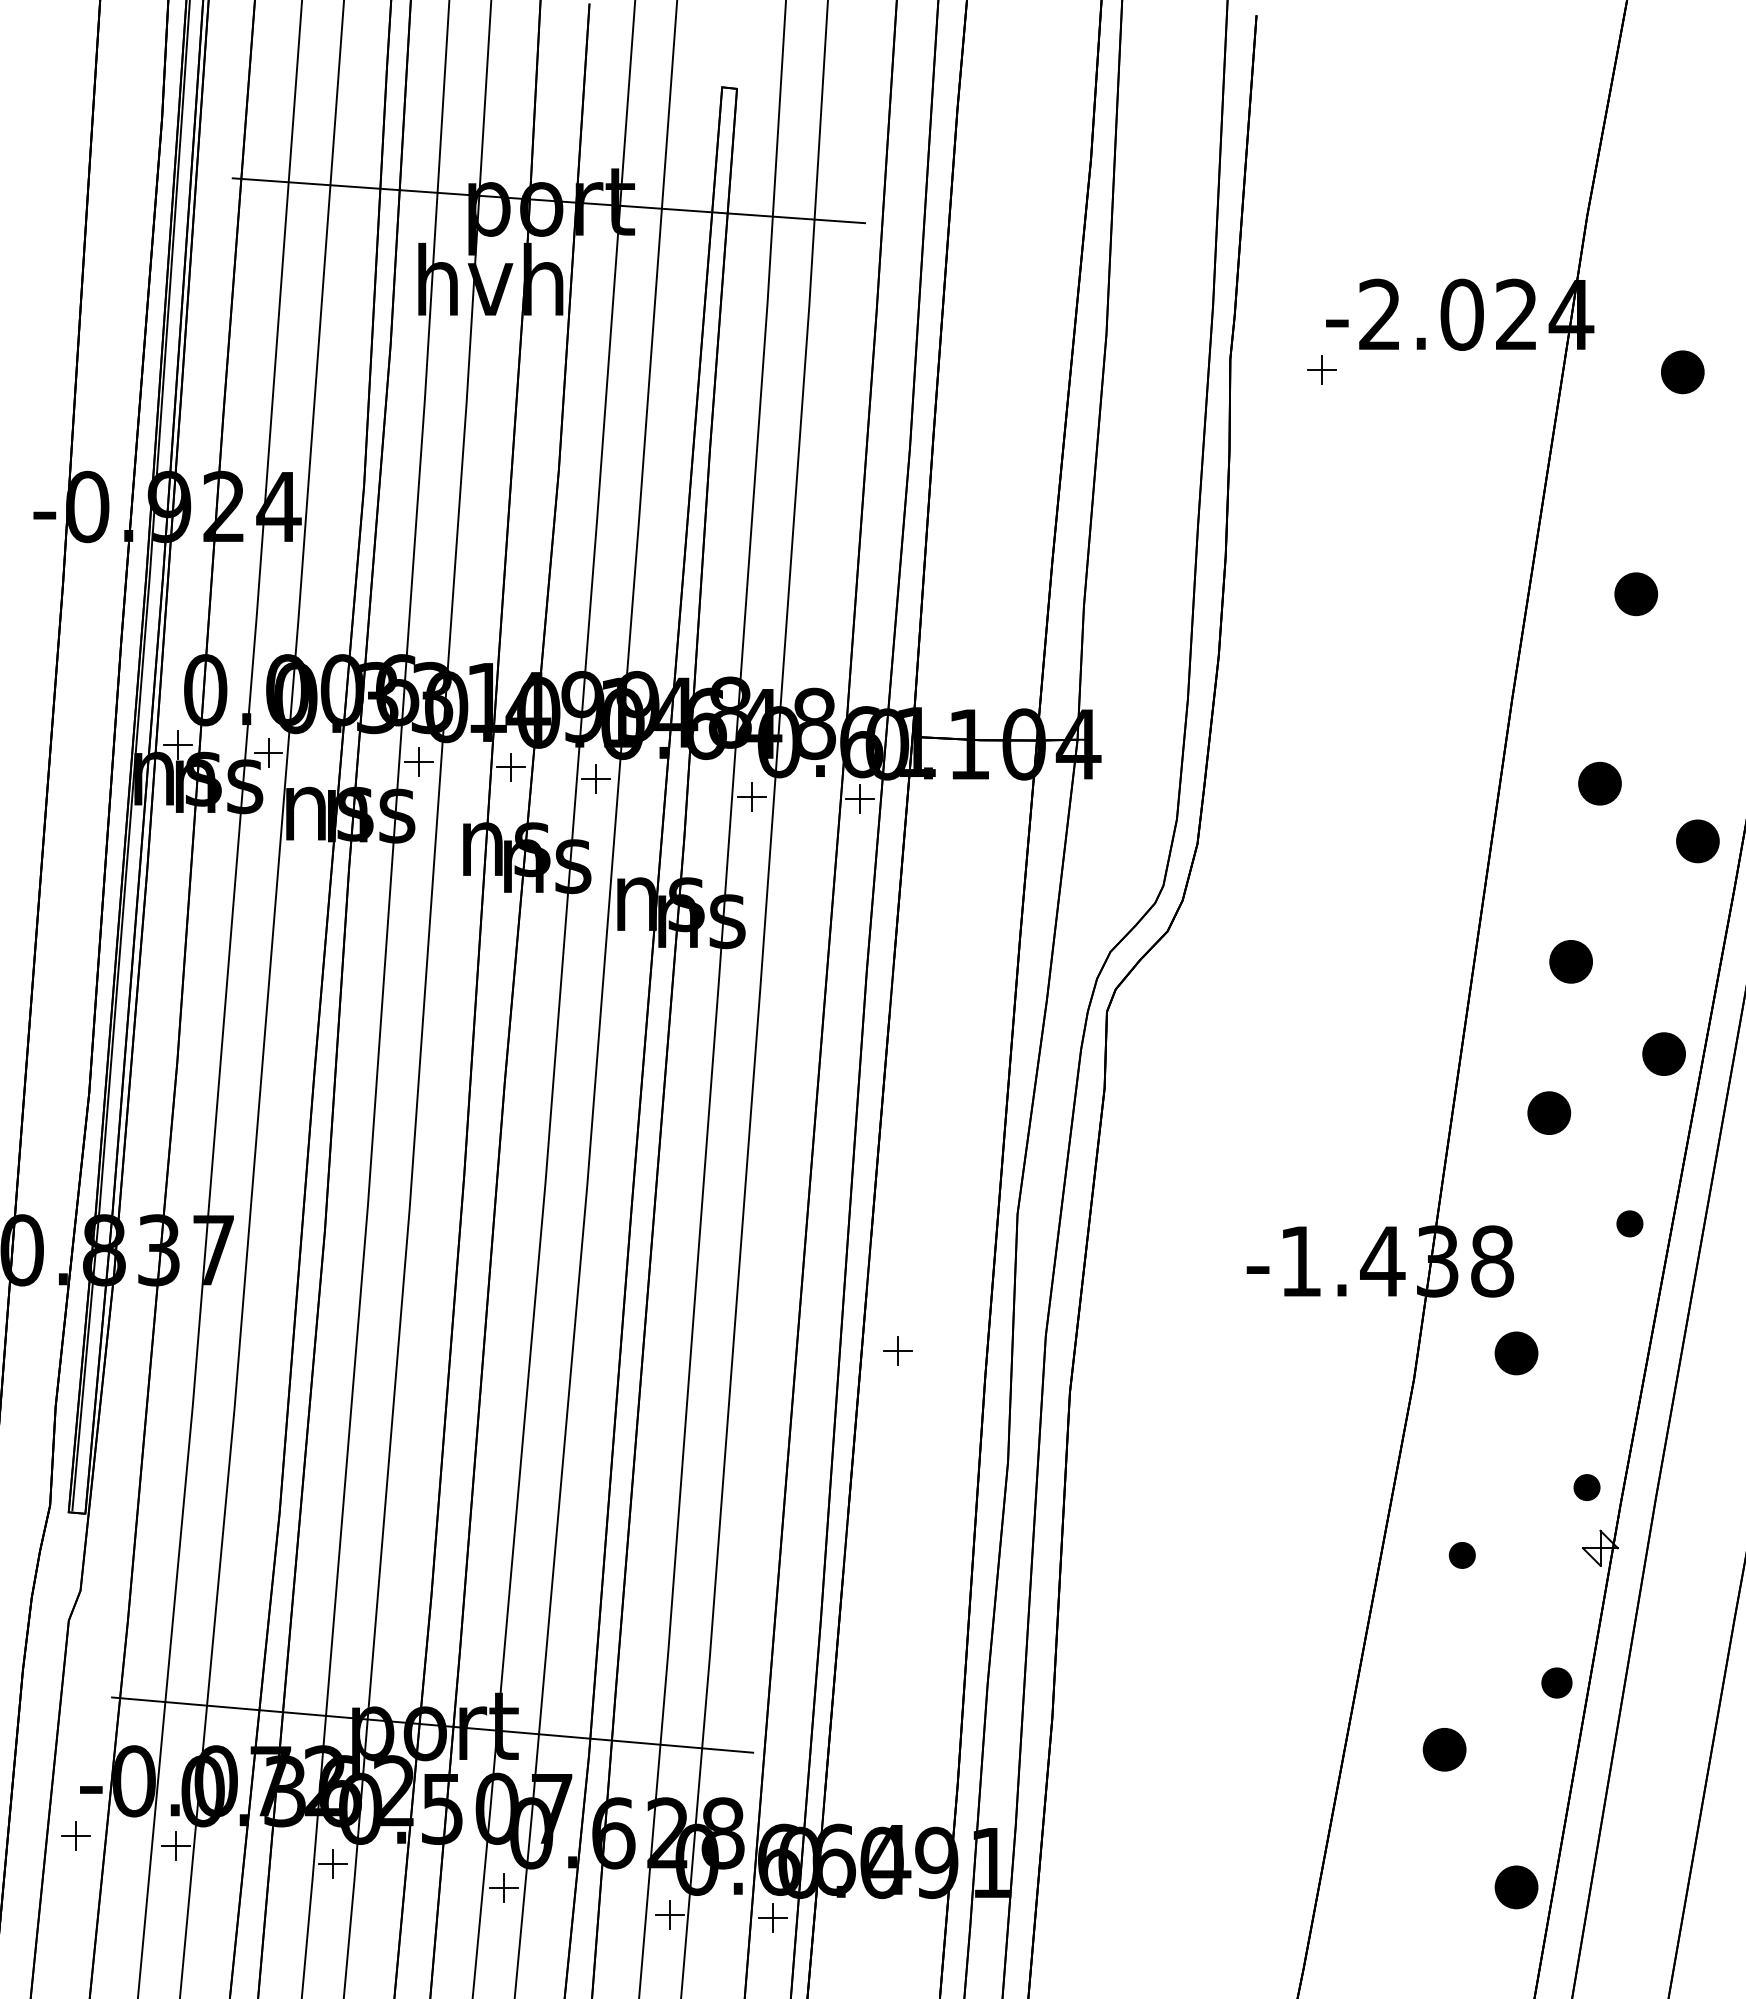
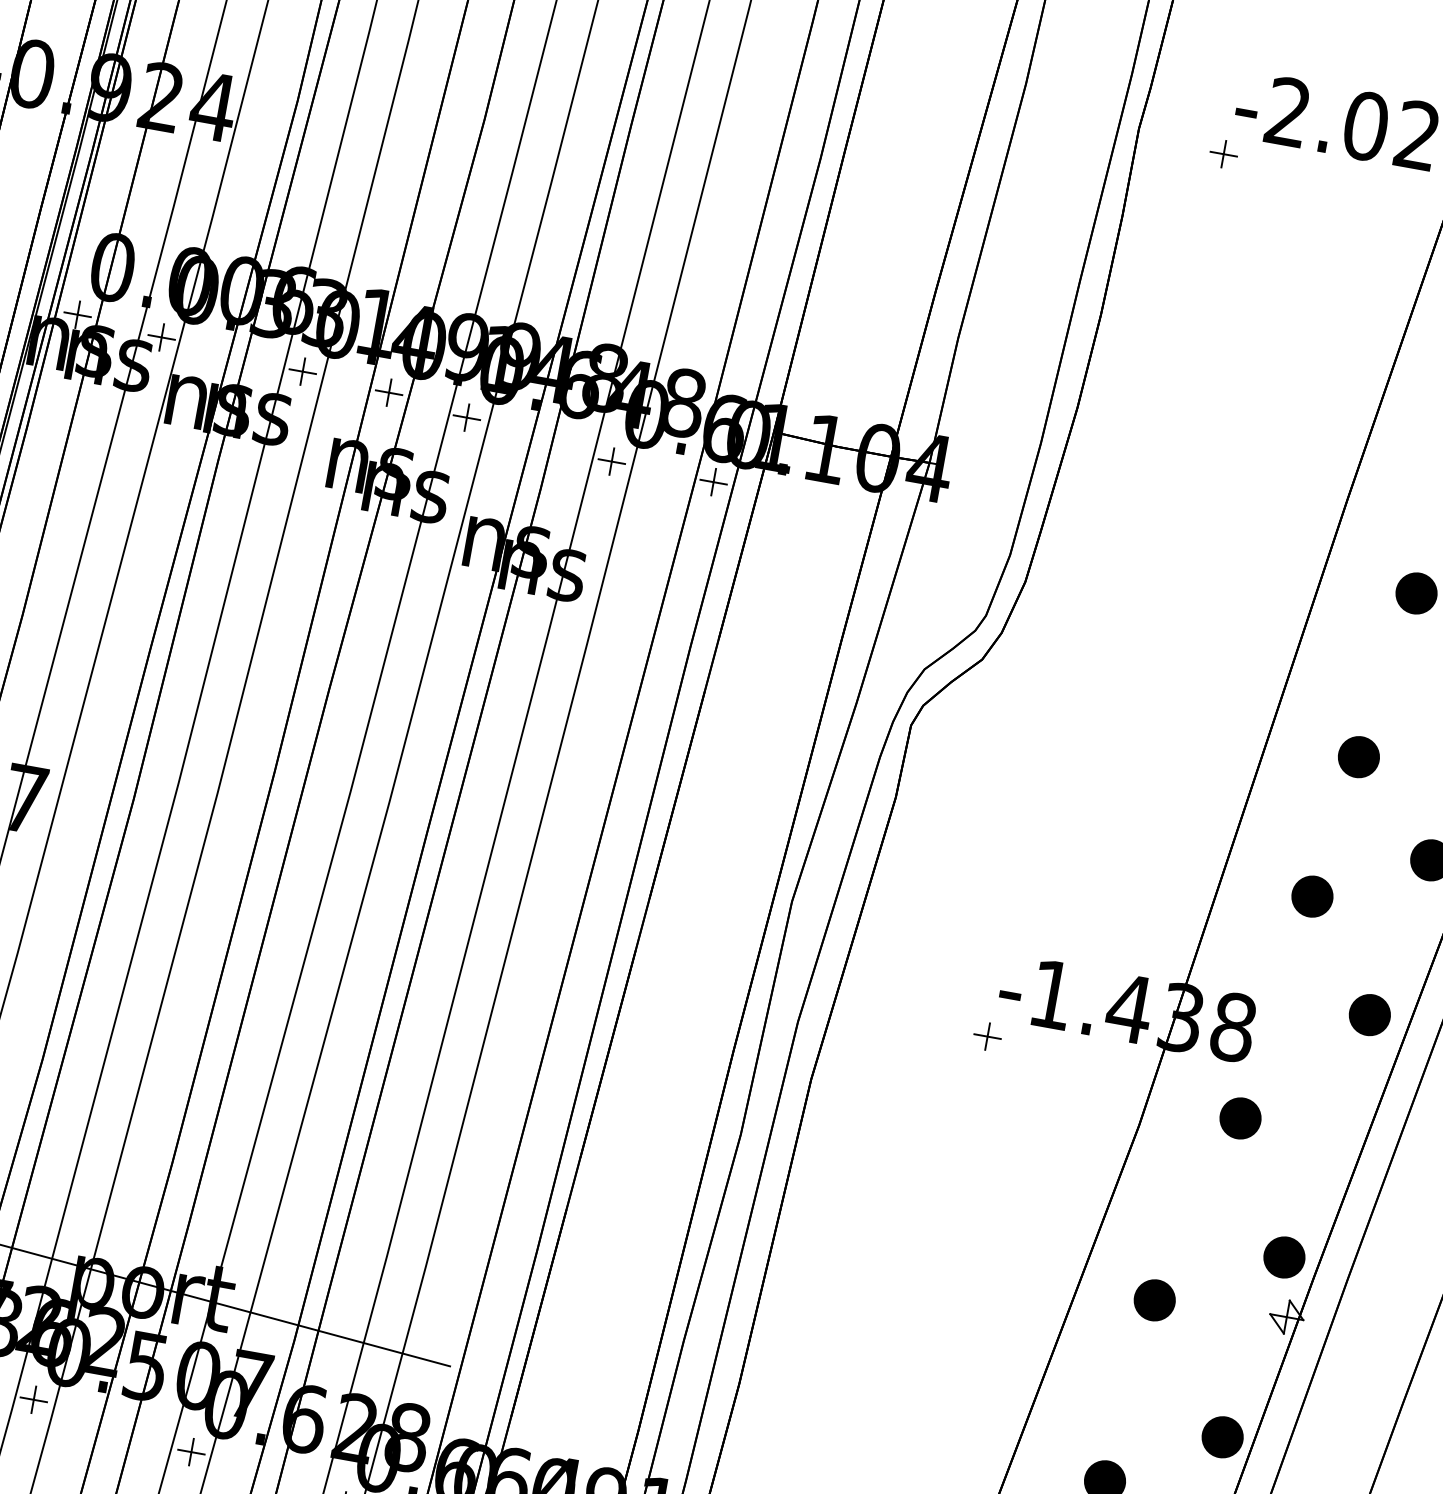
part: (1629, 1223) -> (1369, 1014), size x1.67
part: (897, 1350) -> (987, 1035), moved
part: (1586, 1487) -> (1283, 1257), size x1.67
part: (1462, 1555) -> (1155, 1300), size x1.67
part: (1556, 1682) -> (1222, 1436), size x1.43

